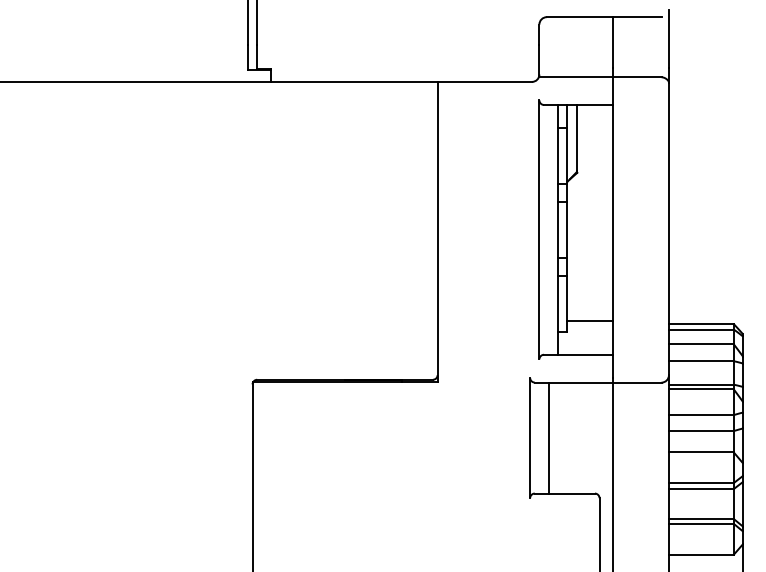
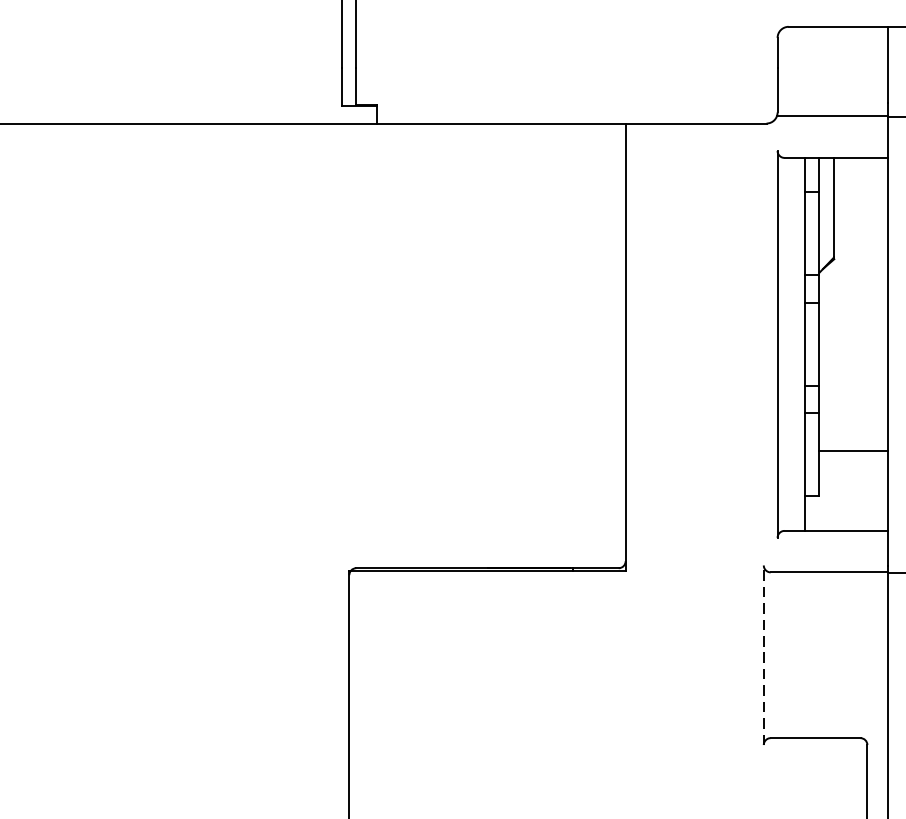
line: (590, 321) -> (853, 451), moved
line: (530, 437) -> (764, 654), solid -> dashed
line: (548, 437) -> (791, 654), removed

